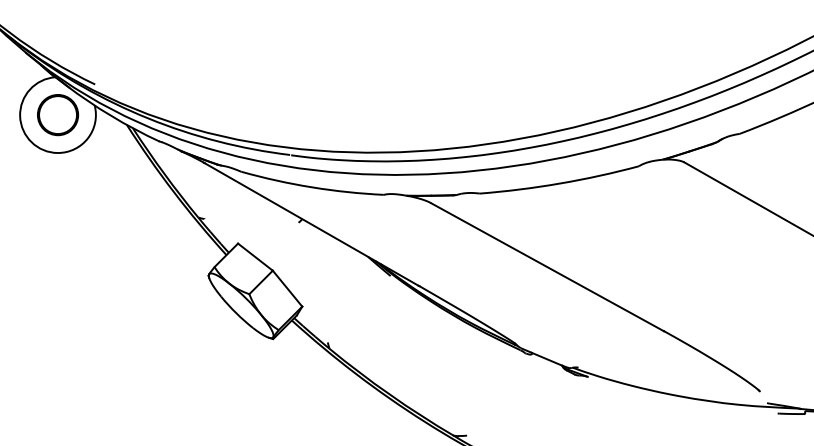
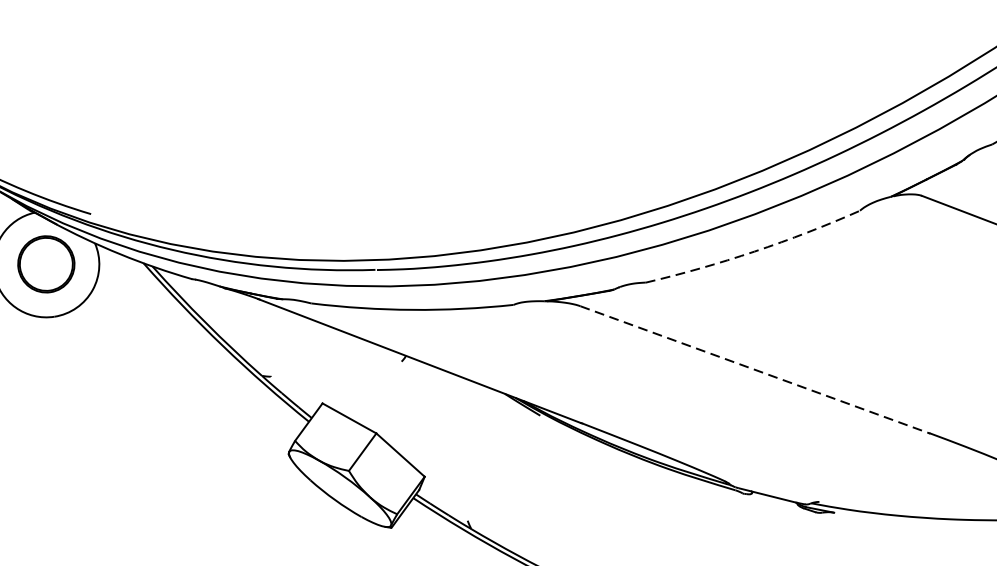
arc: (560, 183) -> (755, 251), solid -> dashed
line: (547, 267) -> (755, 370), solid -> dashed

